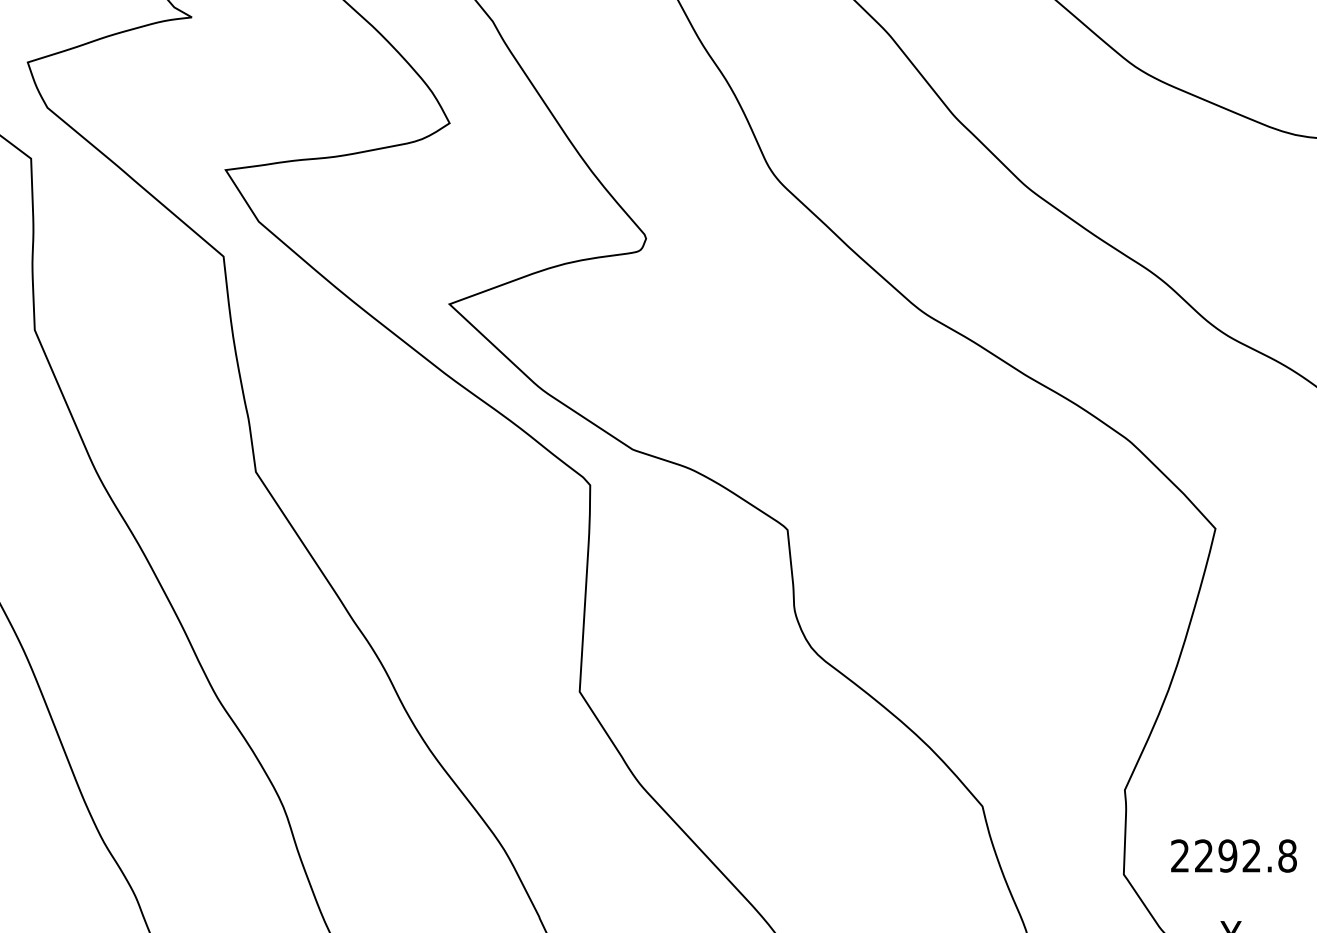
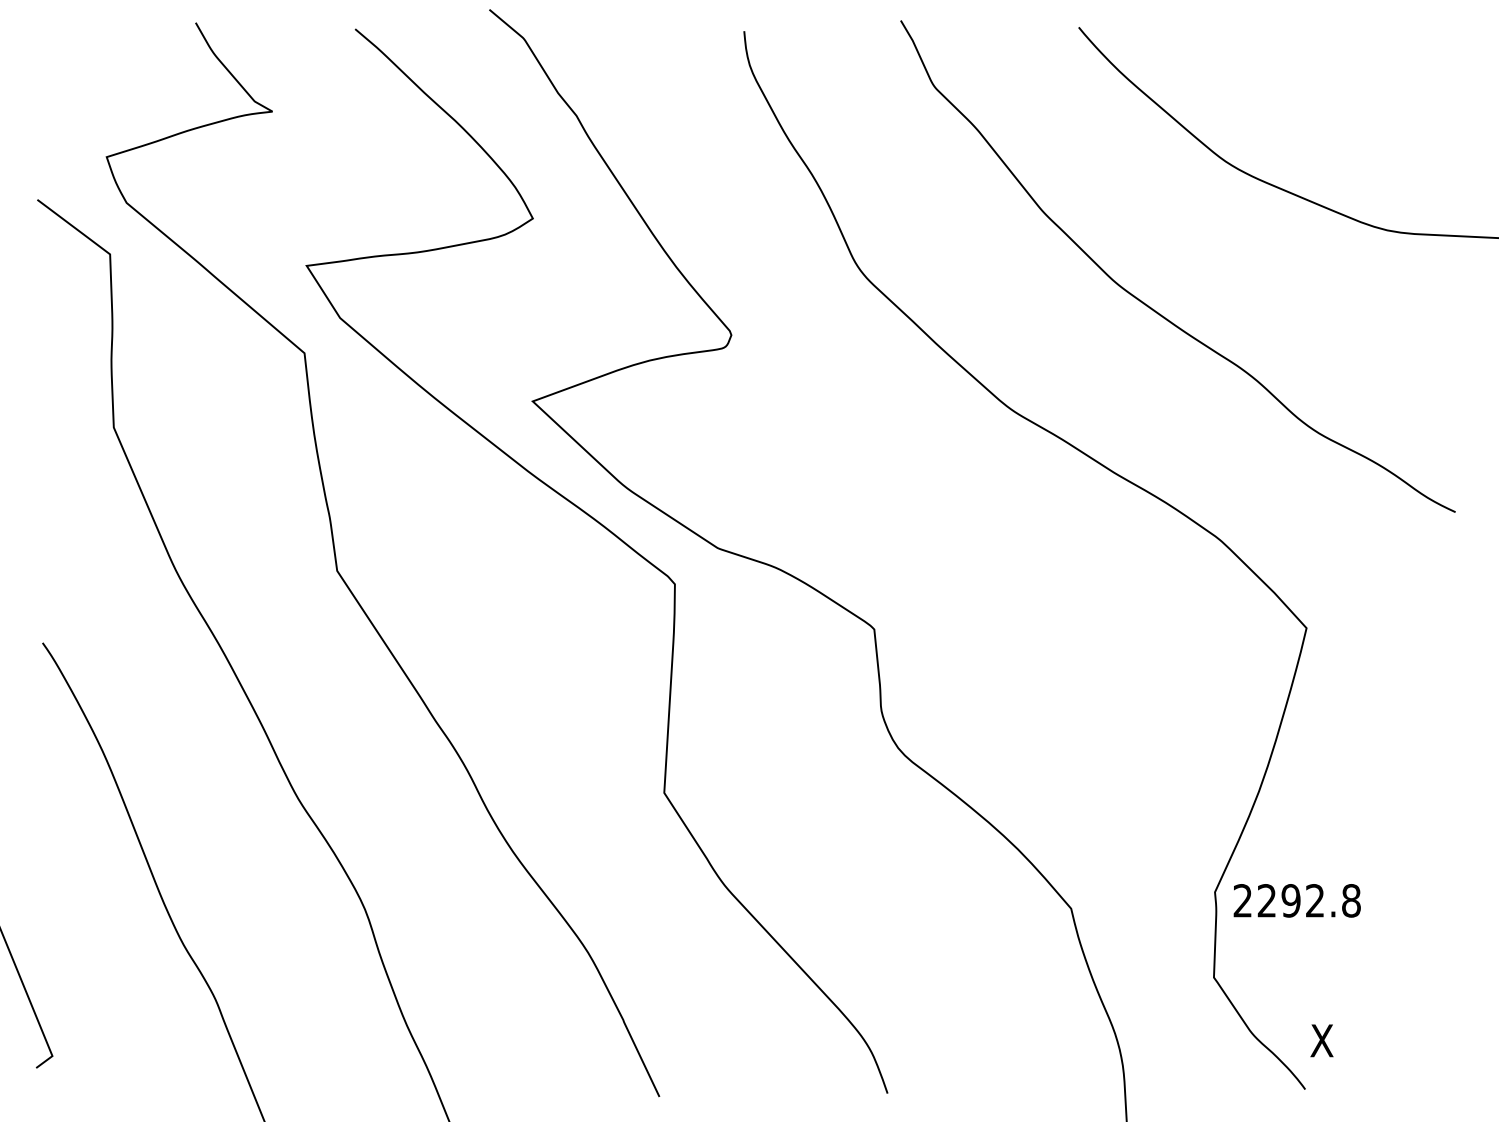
text: (1233, 855) -> (1296, 900), moved

